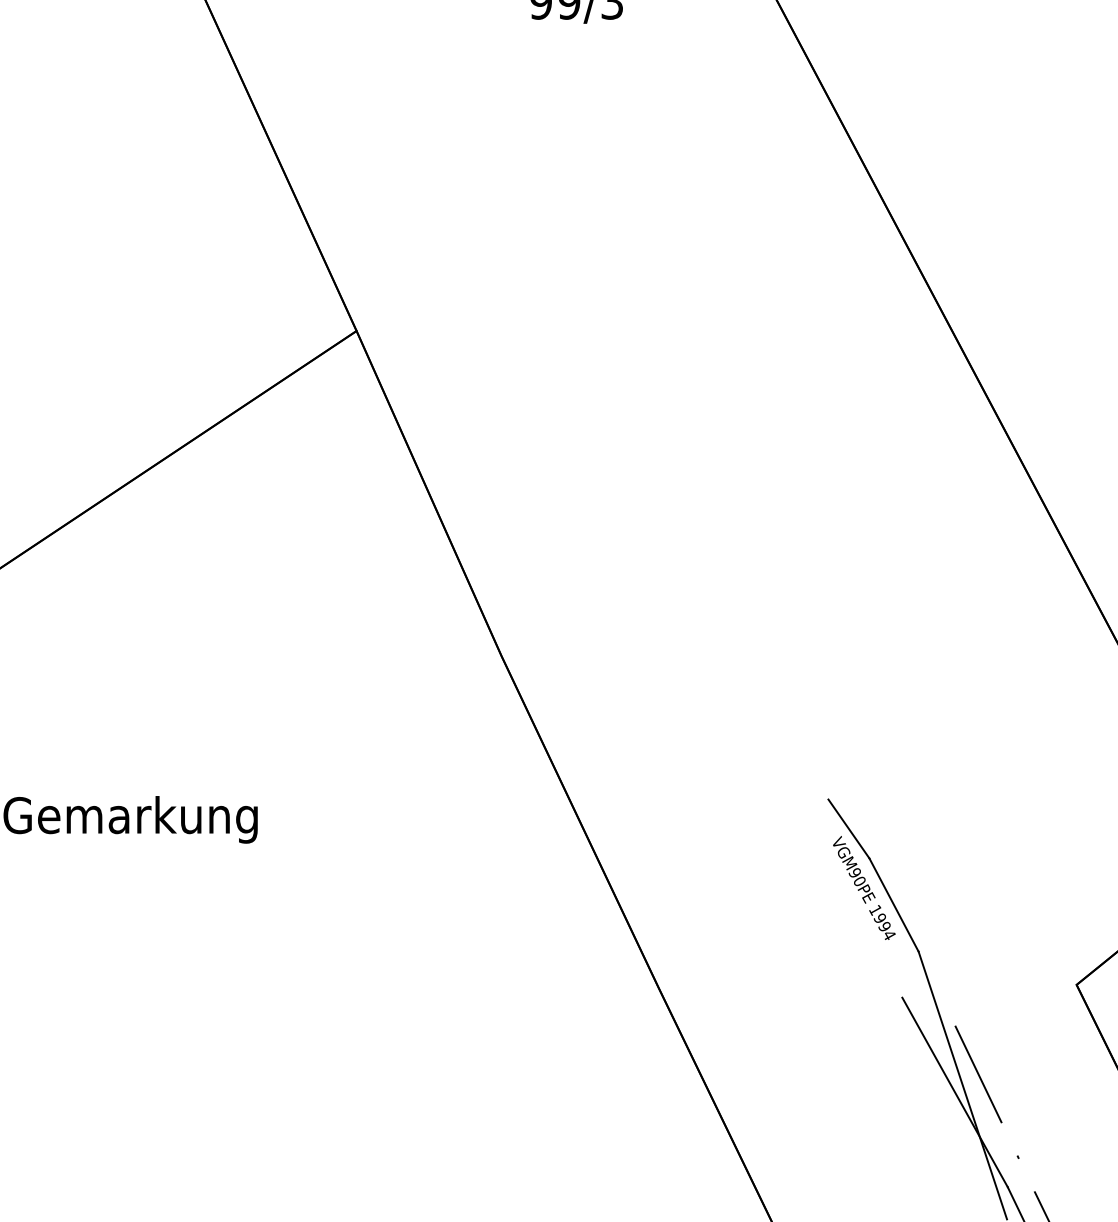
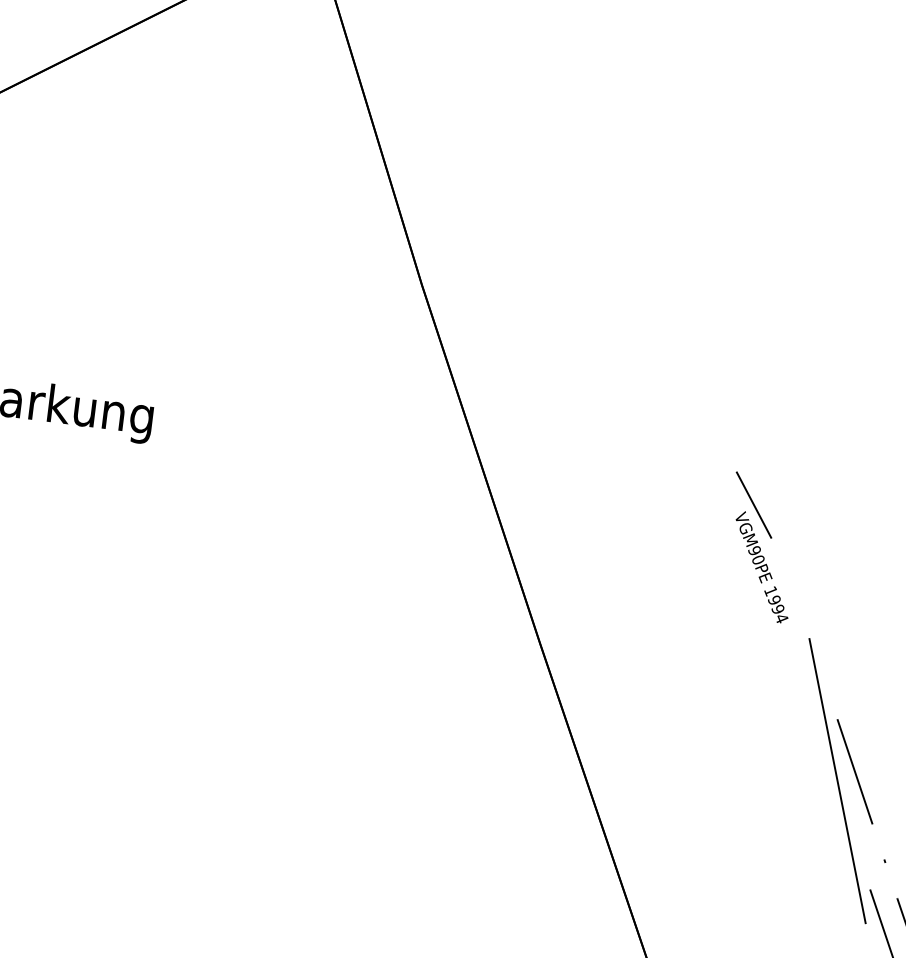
line: (893, 904) -> (789, 587), removed
line: (954, 1092) -> (828, 787), removed

